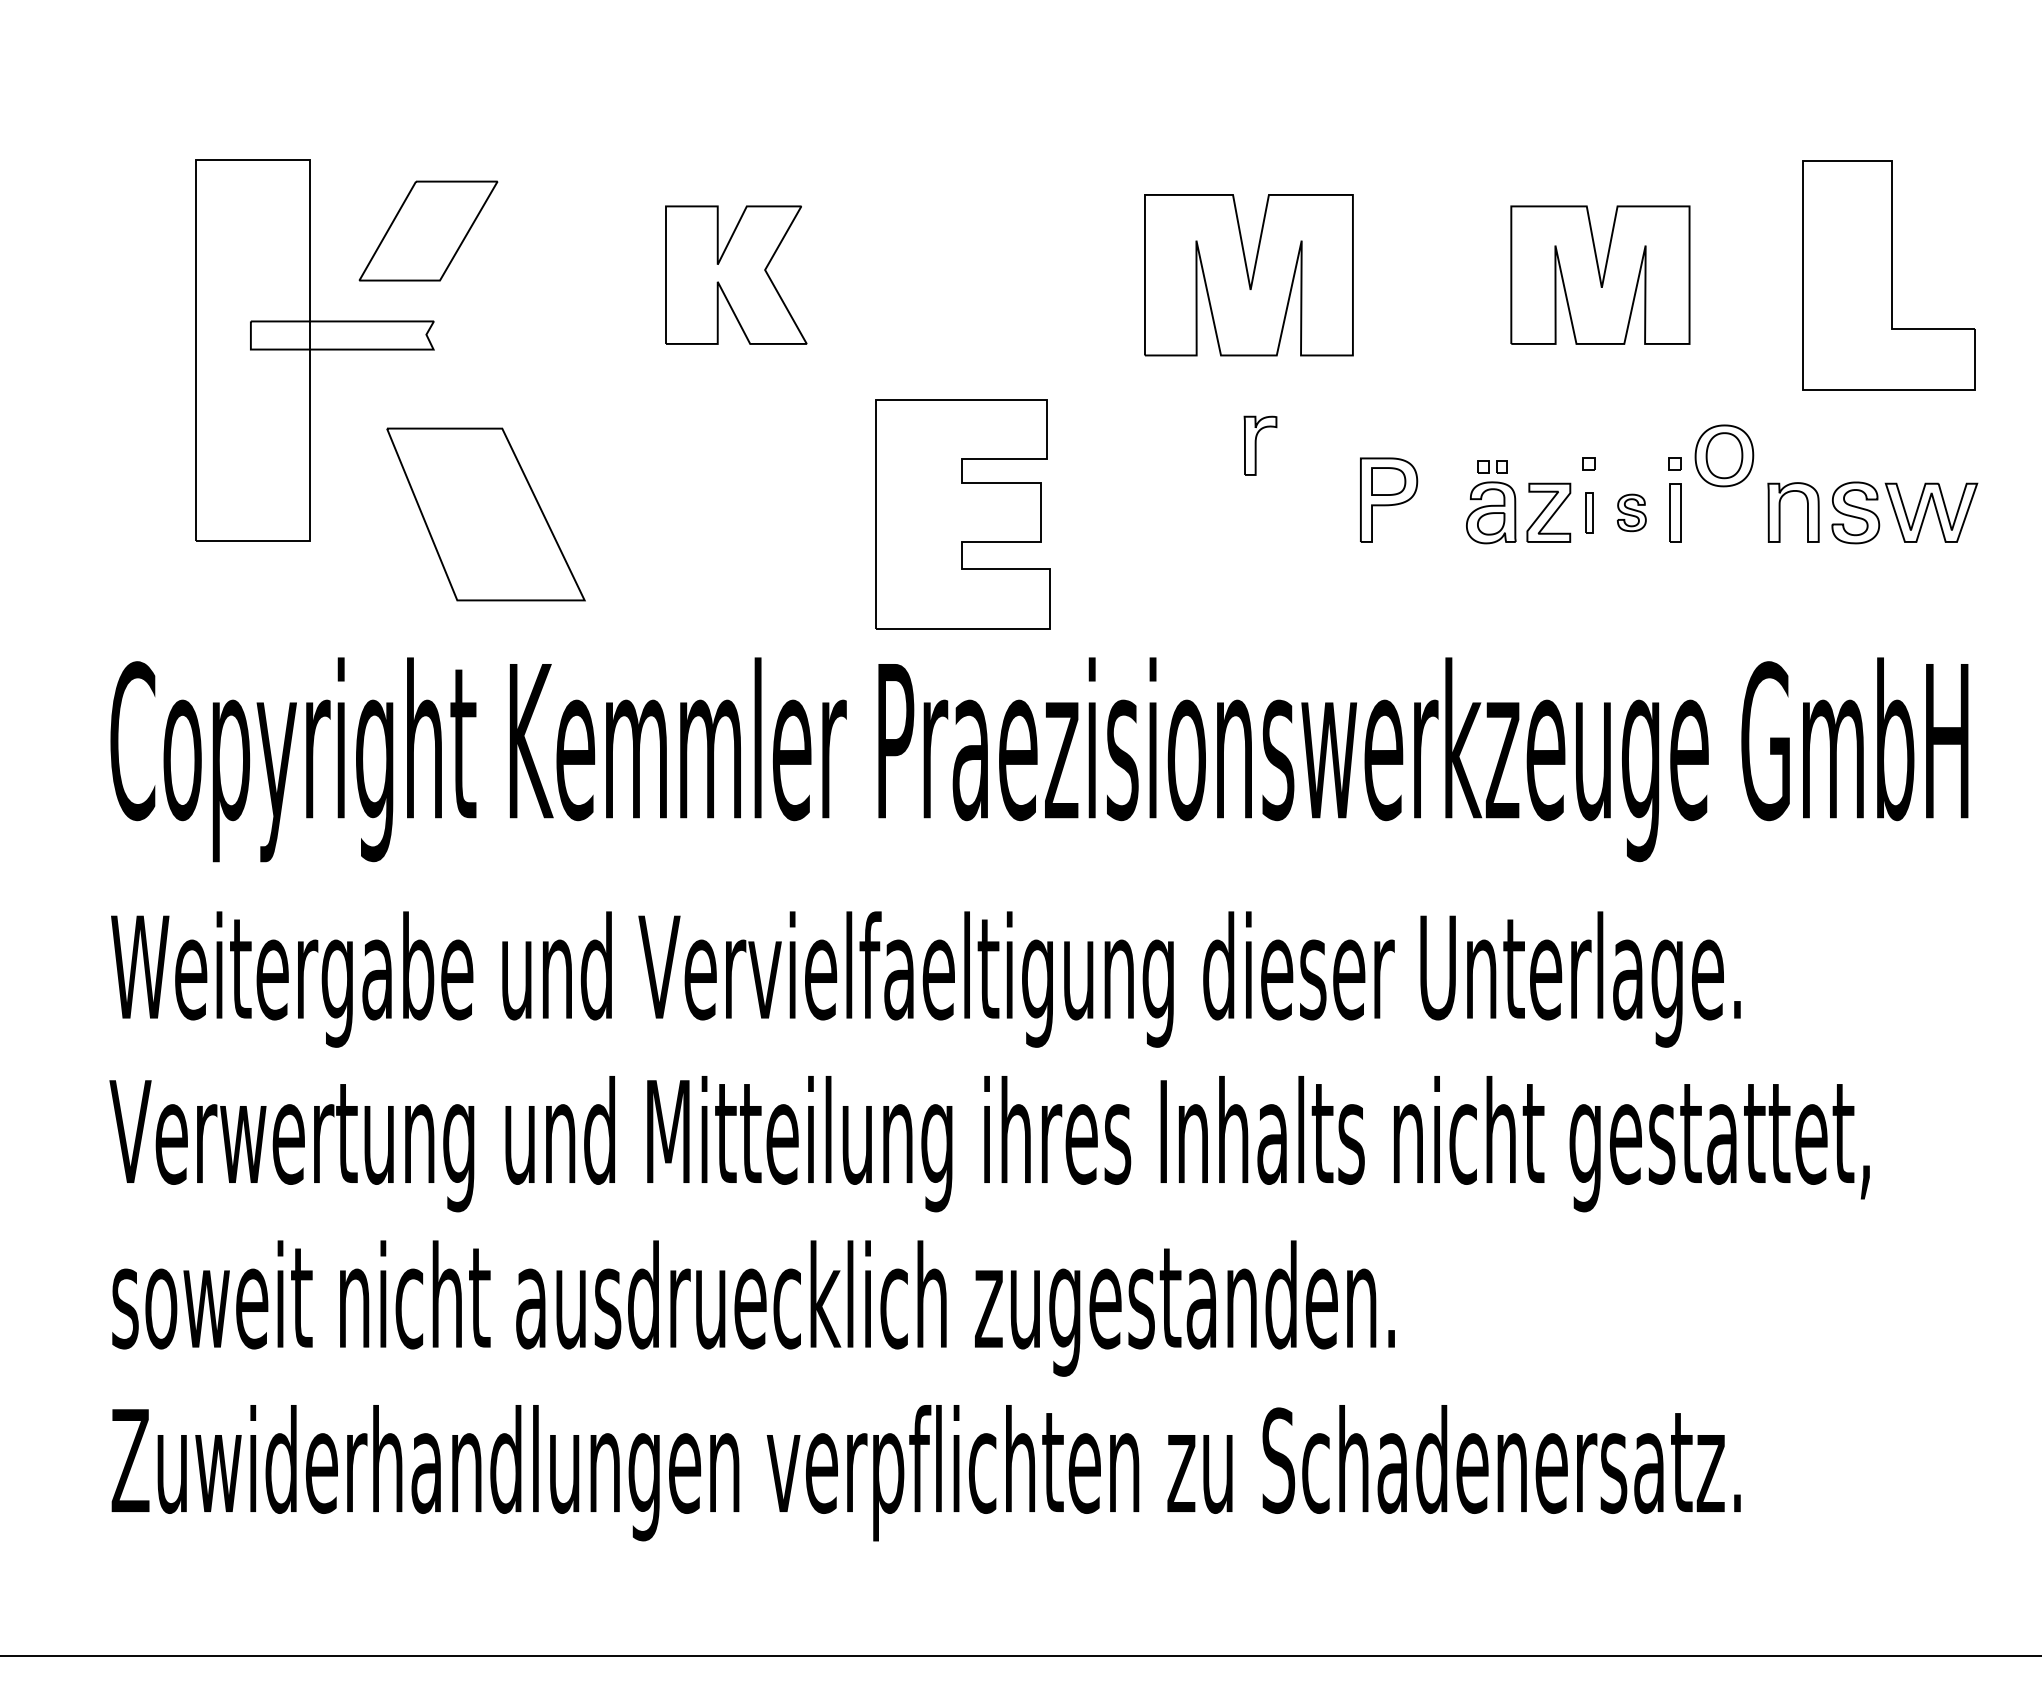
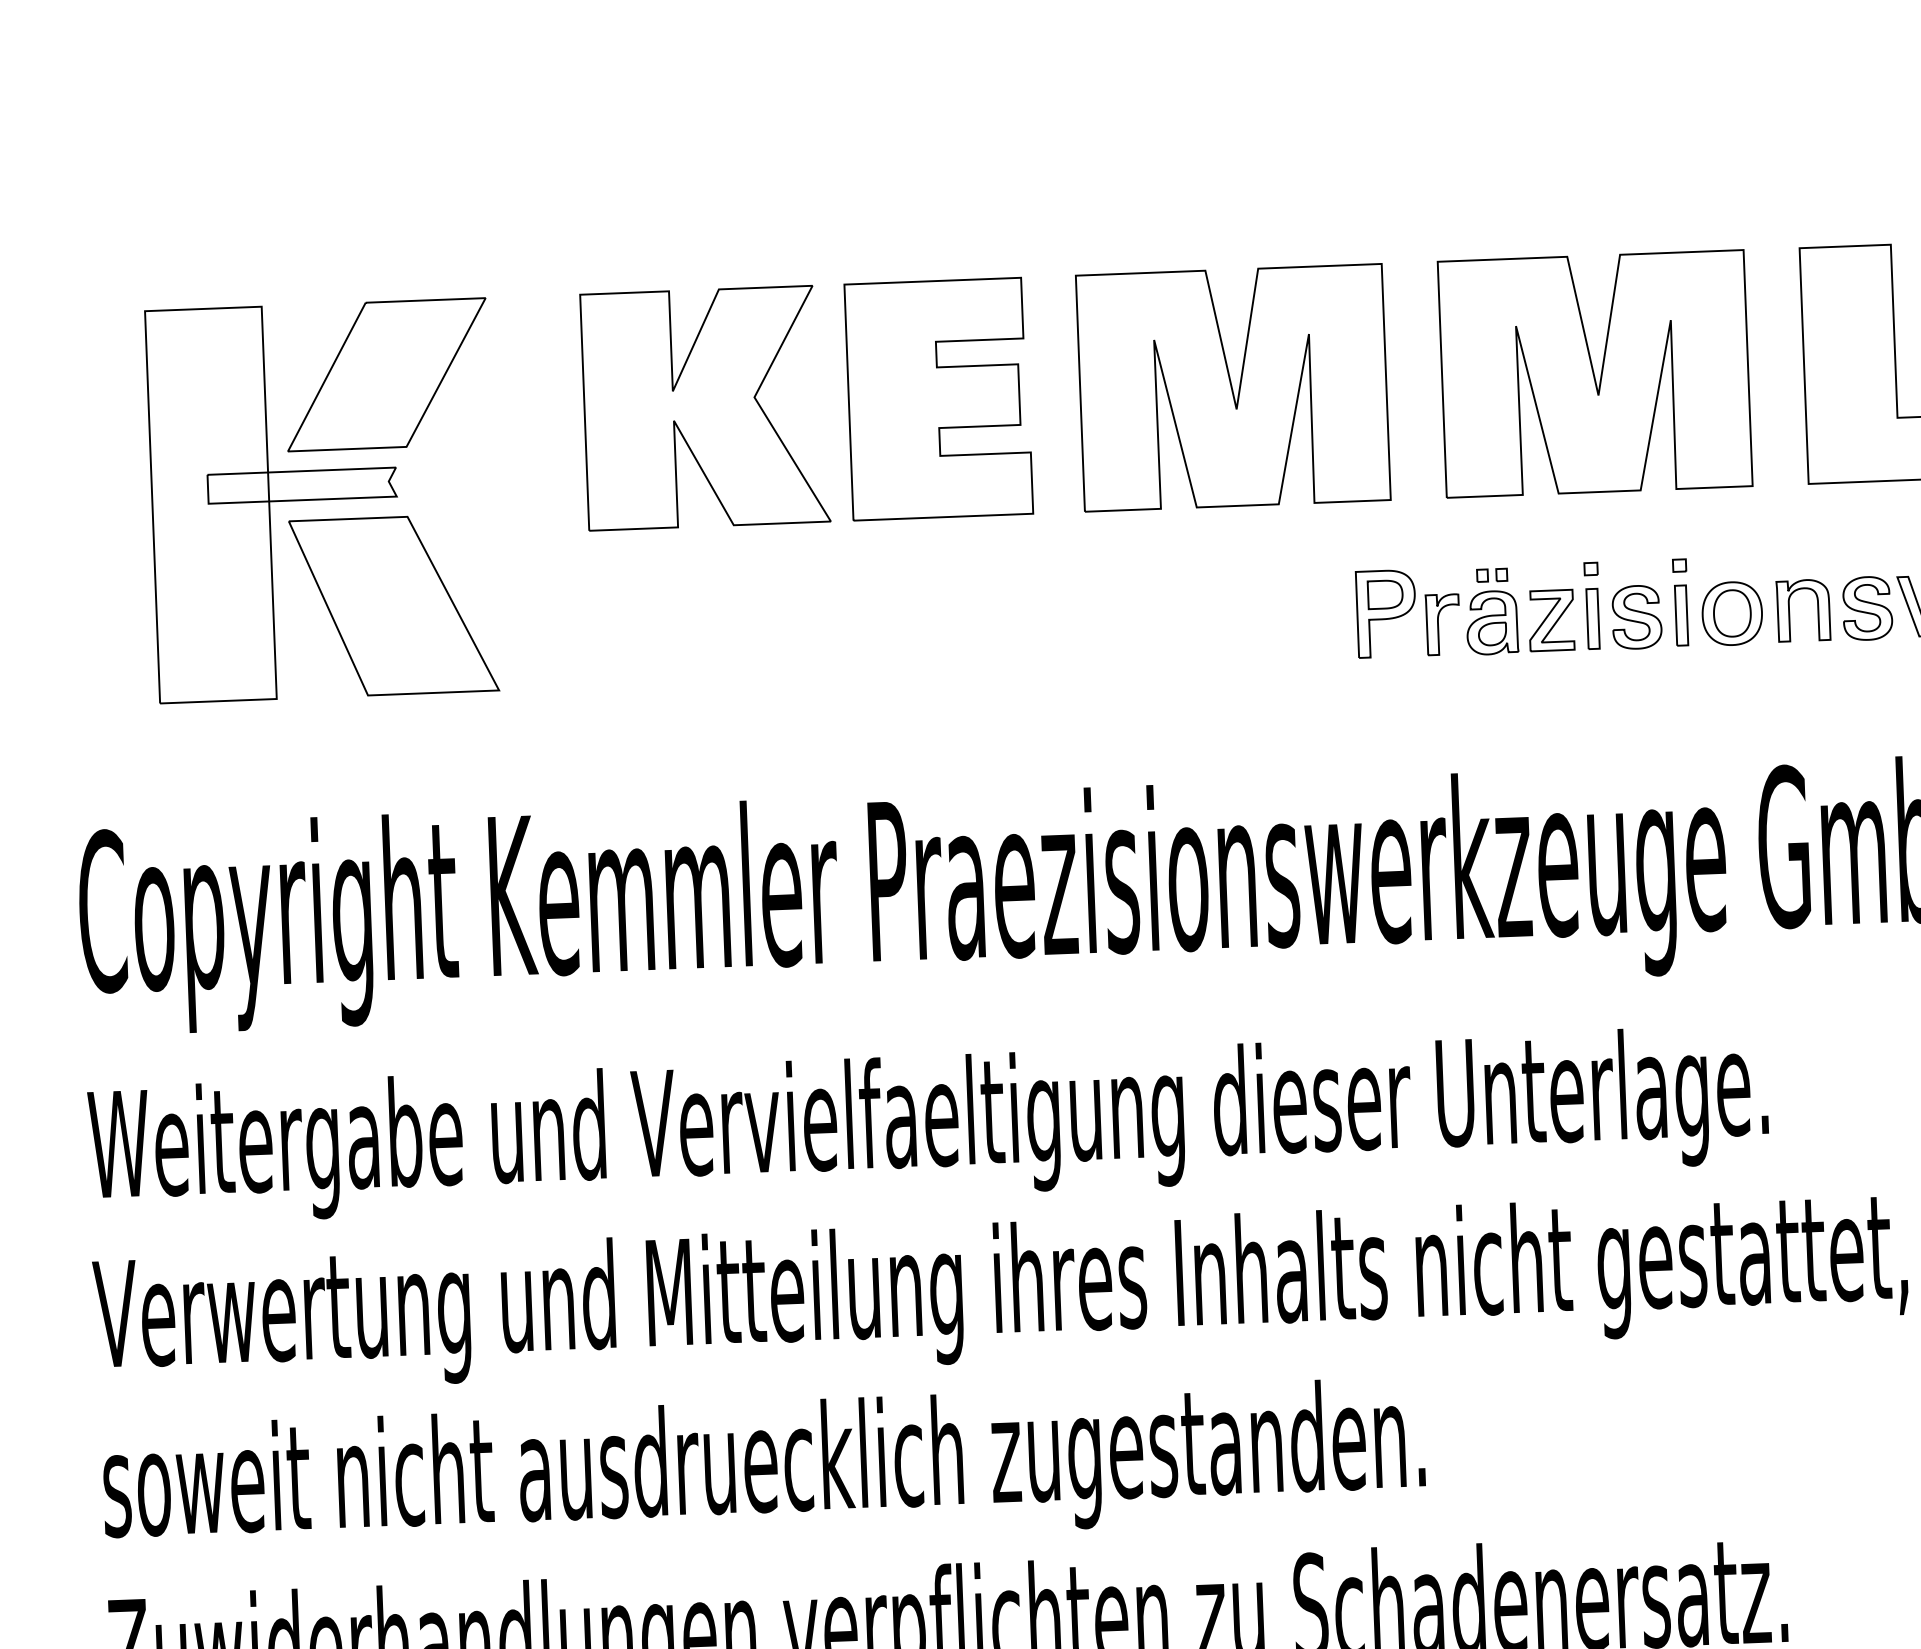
part: (428, 230) -> (386, 374), size x1.43
part: (736, 274) -> (705, 407), size x1.67
part: (1248, 274) -> (1232, 387), size x1.43
part: (1600, 274) -> (1595, 373), size x1.67
part: (1260, 445) -> (1443, 624), moved
part: (1724, 455) -> (1732, 613), moved
part: (1589, 512) -> (1593, 618), size x1.43
part: (1631, 512) -> (1636, 616), size x1.67
part: (485, 514) -> (393, 605), moved
part: (962, 514) -> (938, 399), moved

